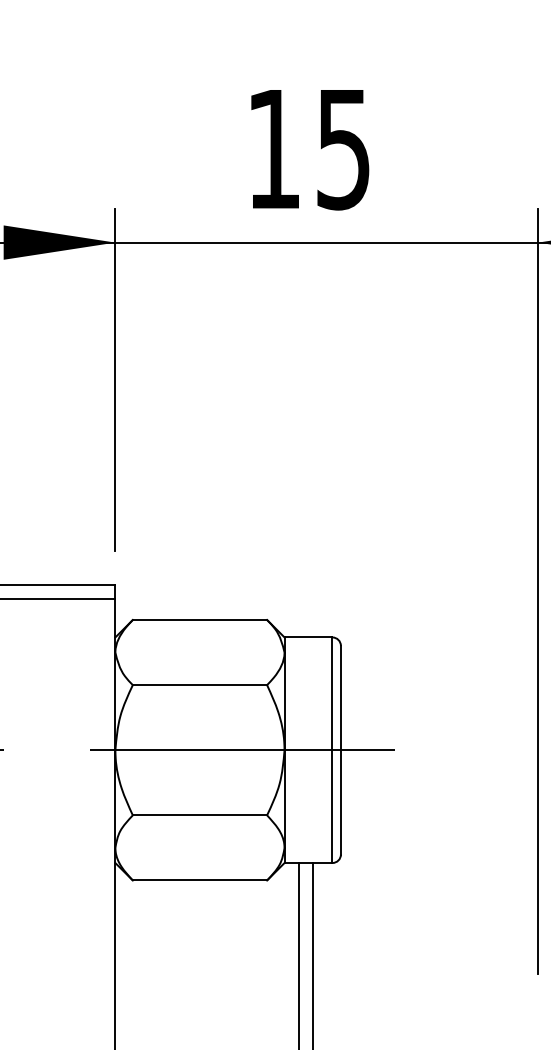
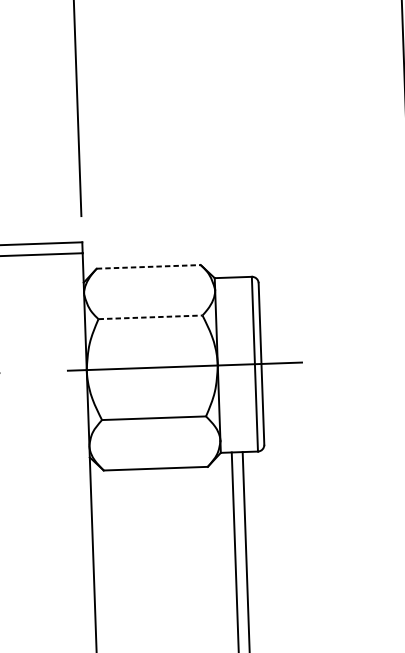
line: (200, 619) -> (149, 266), solid -> dashed
line: (200, 685) -> (150, 317), solid -> dashed

